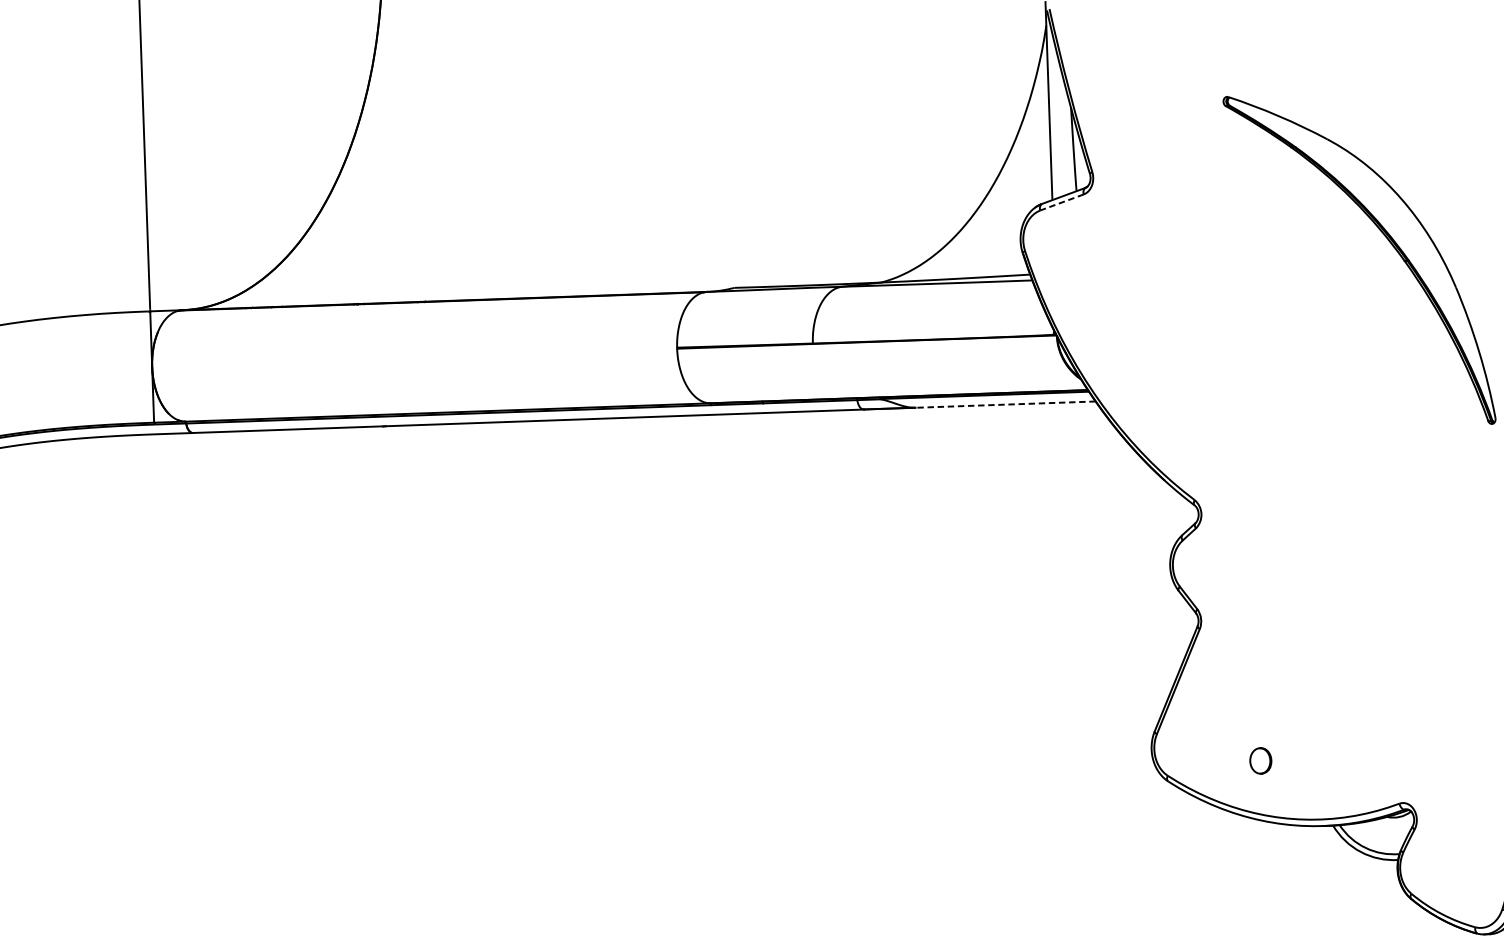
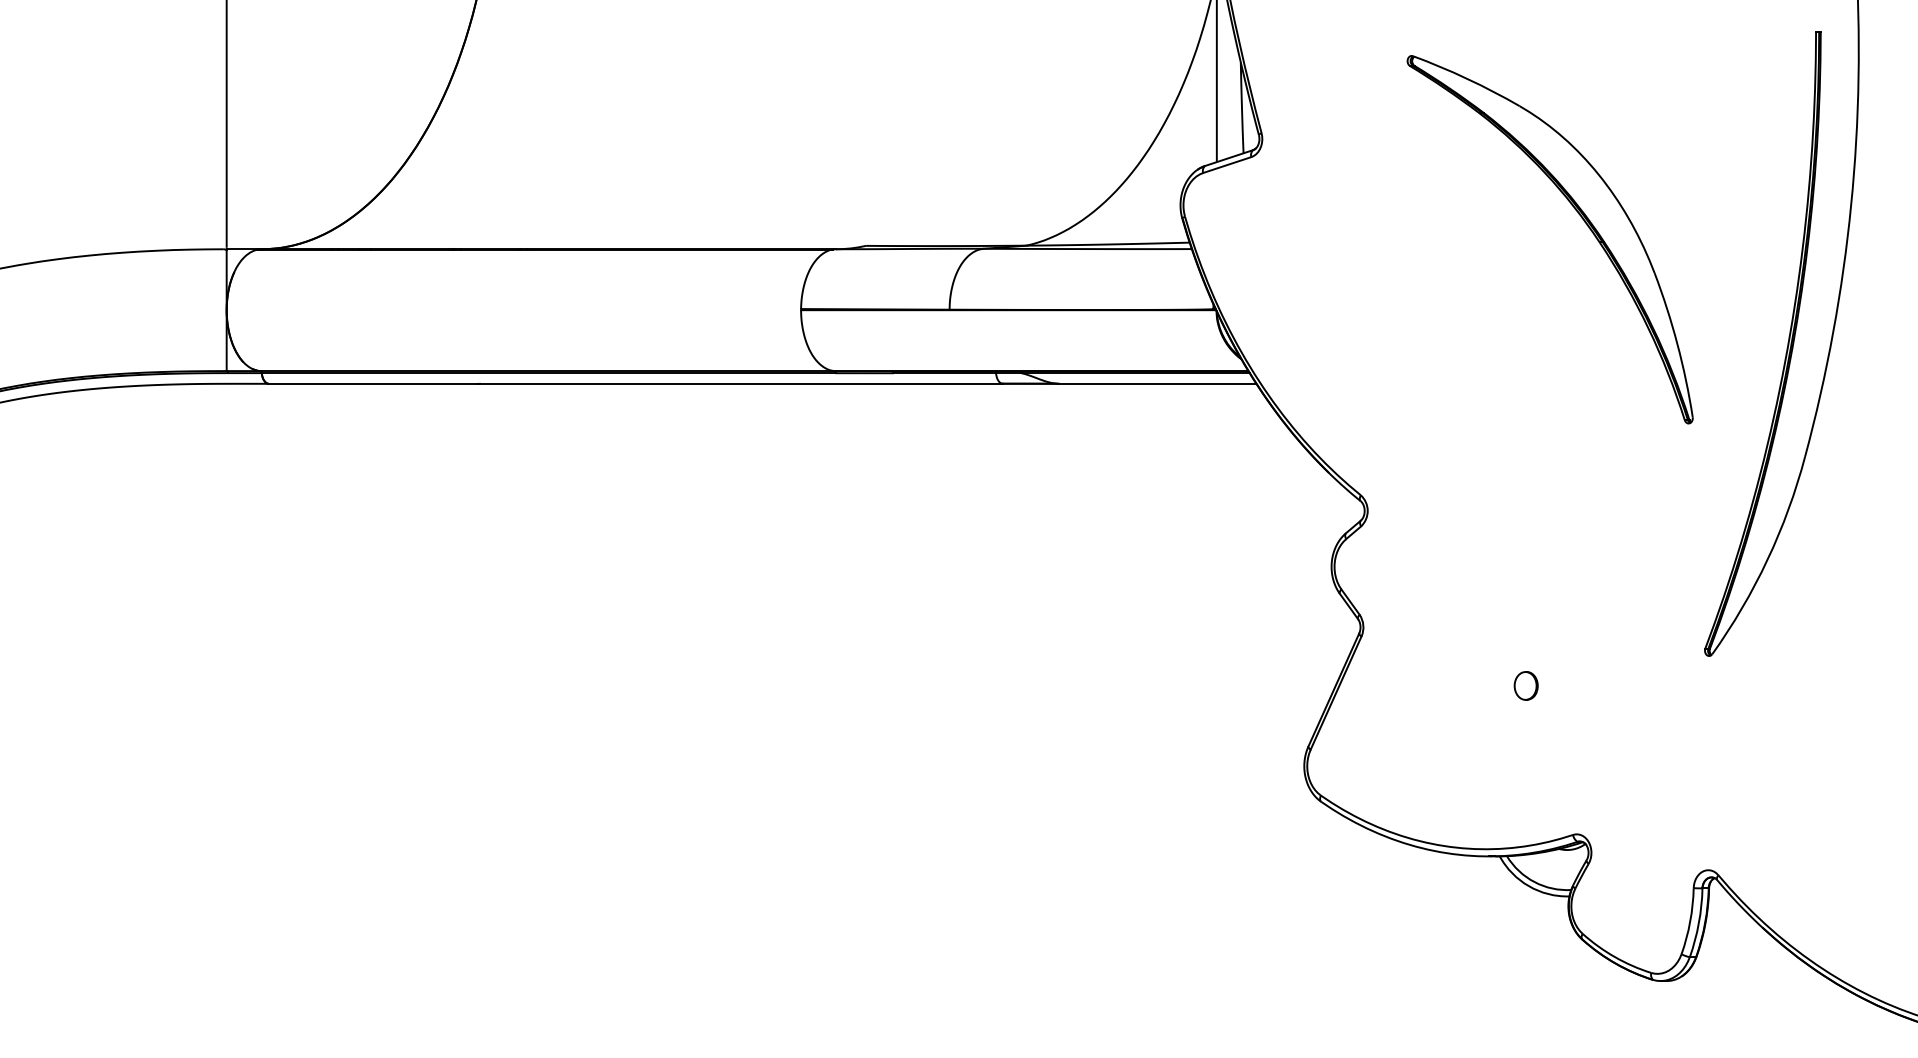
line: (1061, 202) -> (1226, 165), dashed -> solid
line: (1005, 404) -> (1157, 383), dashed -> solid
part: (1260, 760) -> (1525, 685), moved

